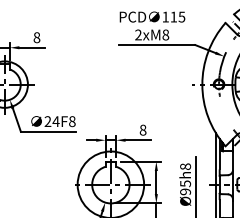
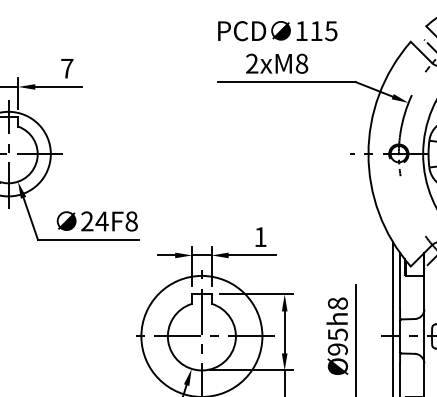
text: (36, 37) -> (66, 68), 8 -> 7
text: (142, 129) -> (259, 235), 8 -> 1

